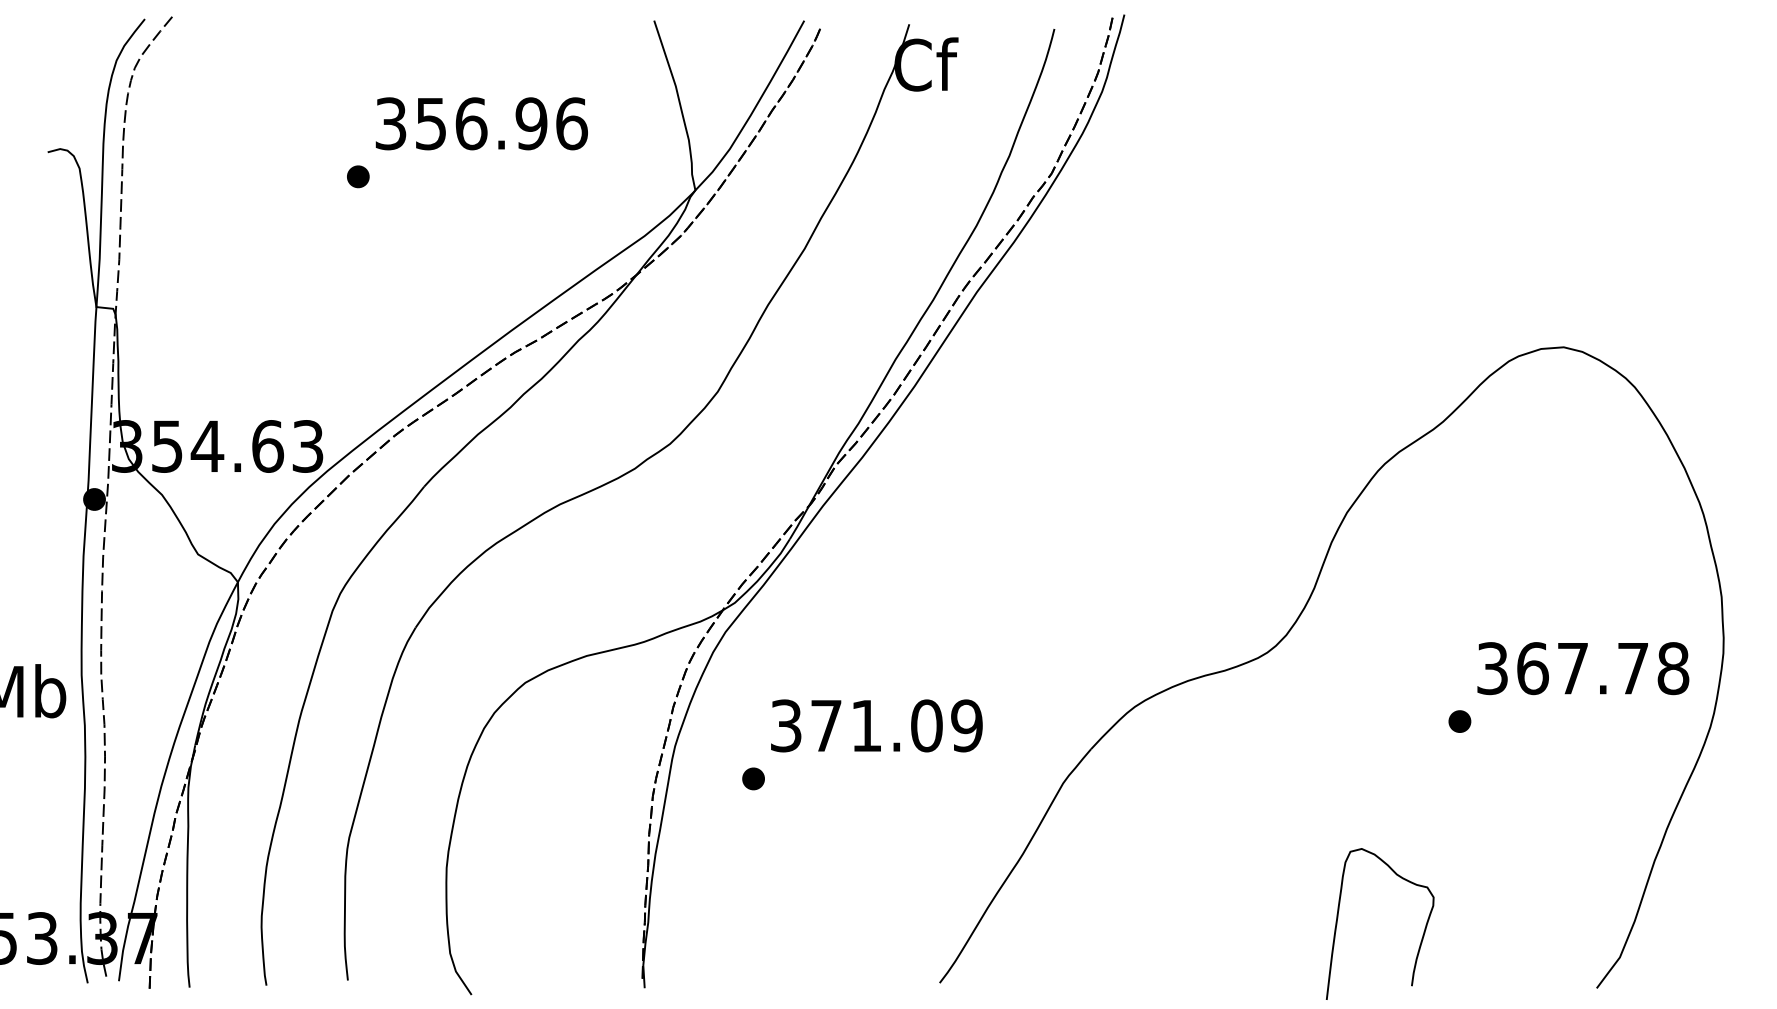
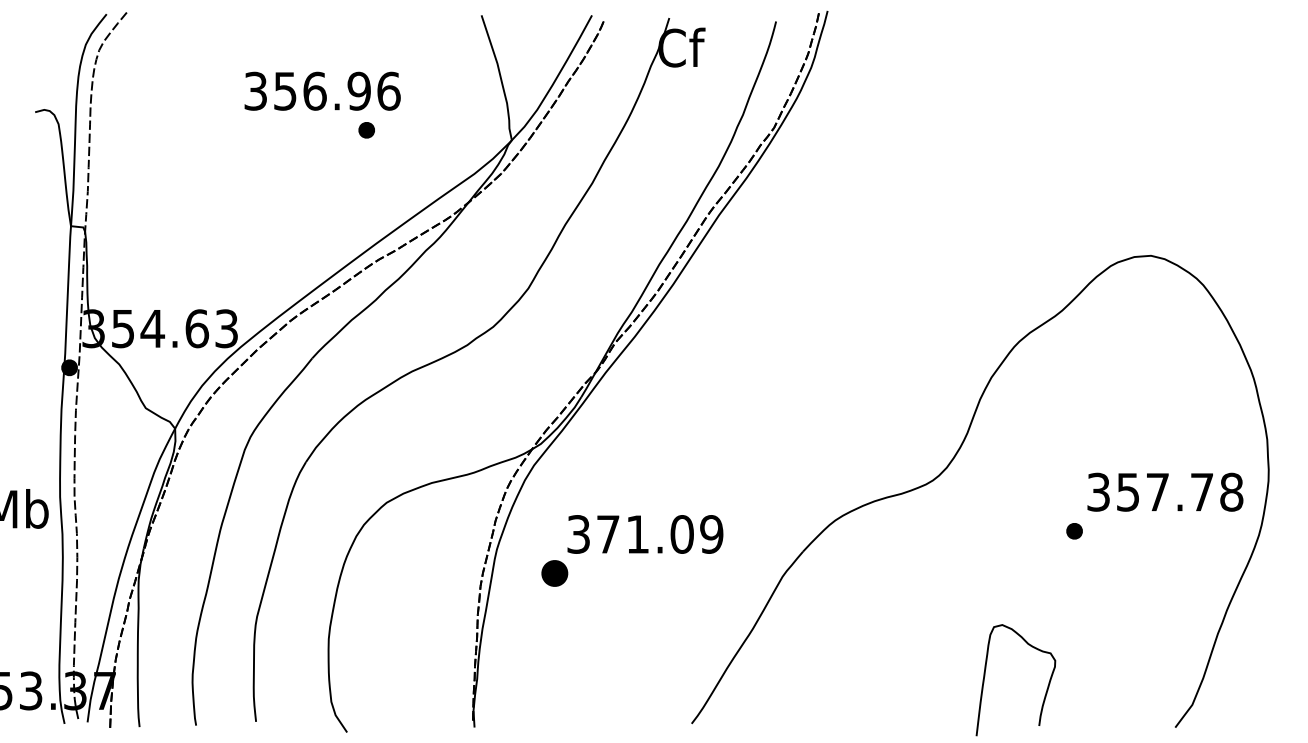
text: (481, 122) -> (322, 90), moved
part: (357, 177) -> (366, 130), moved
text: (1533, 667) -> (1128, 491), 367.78 -> 357.78
part: (753, 778) -> (554, 573), size x1.6

